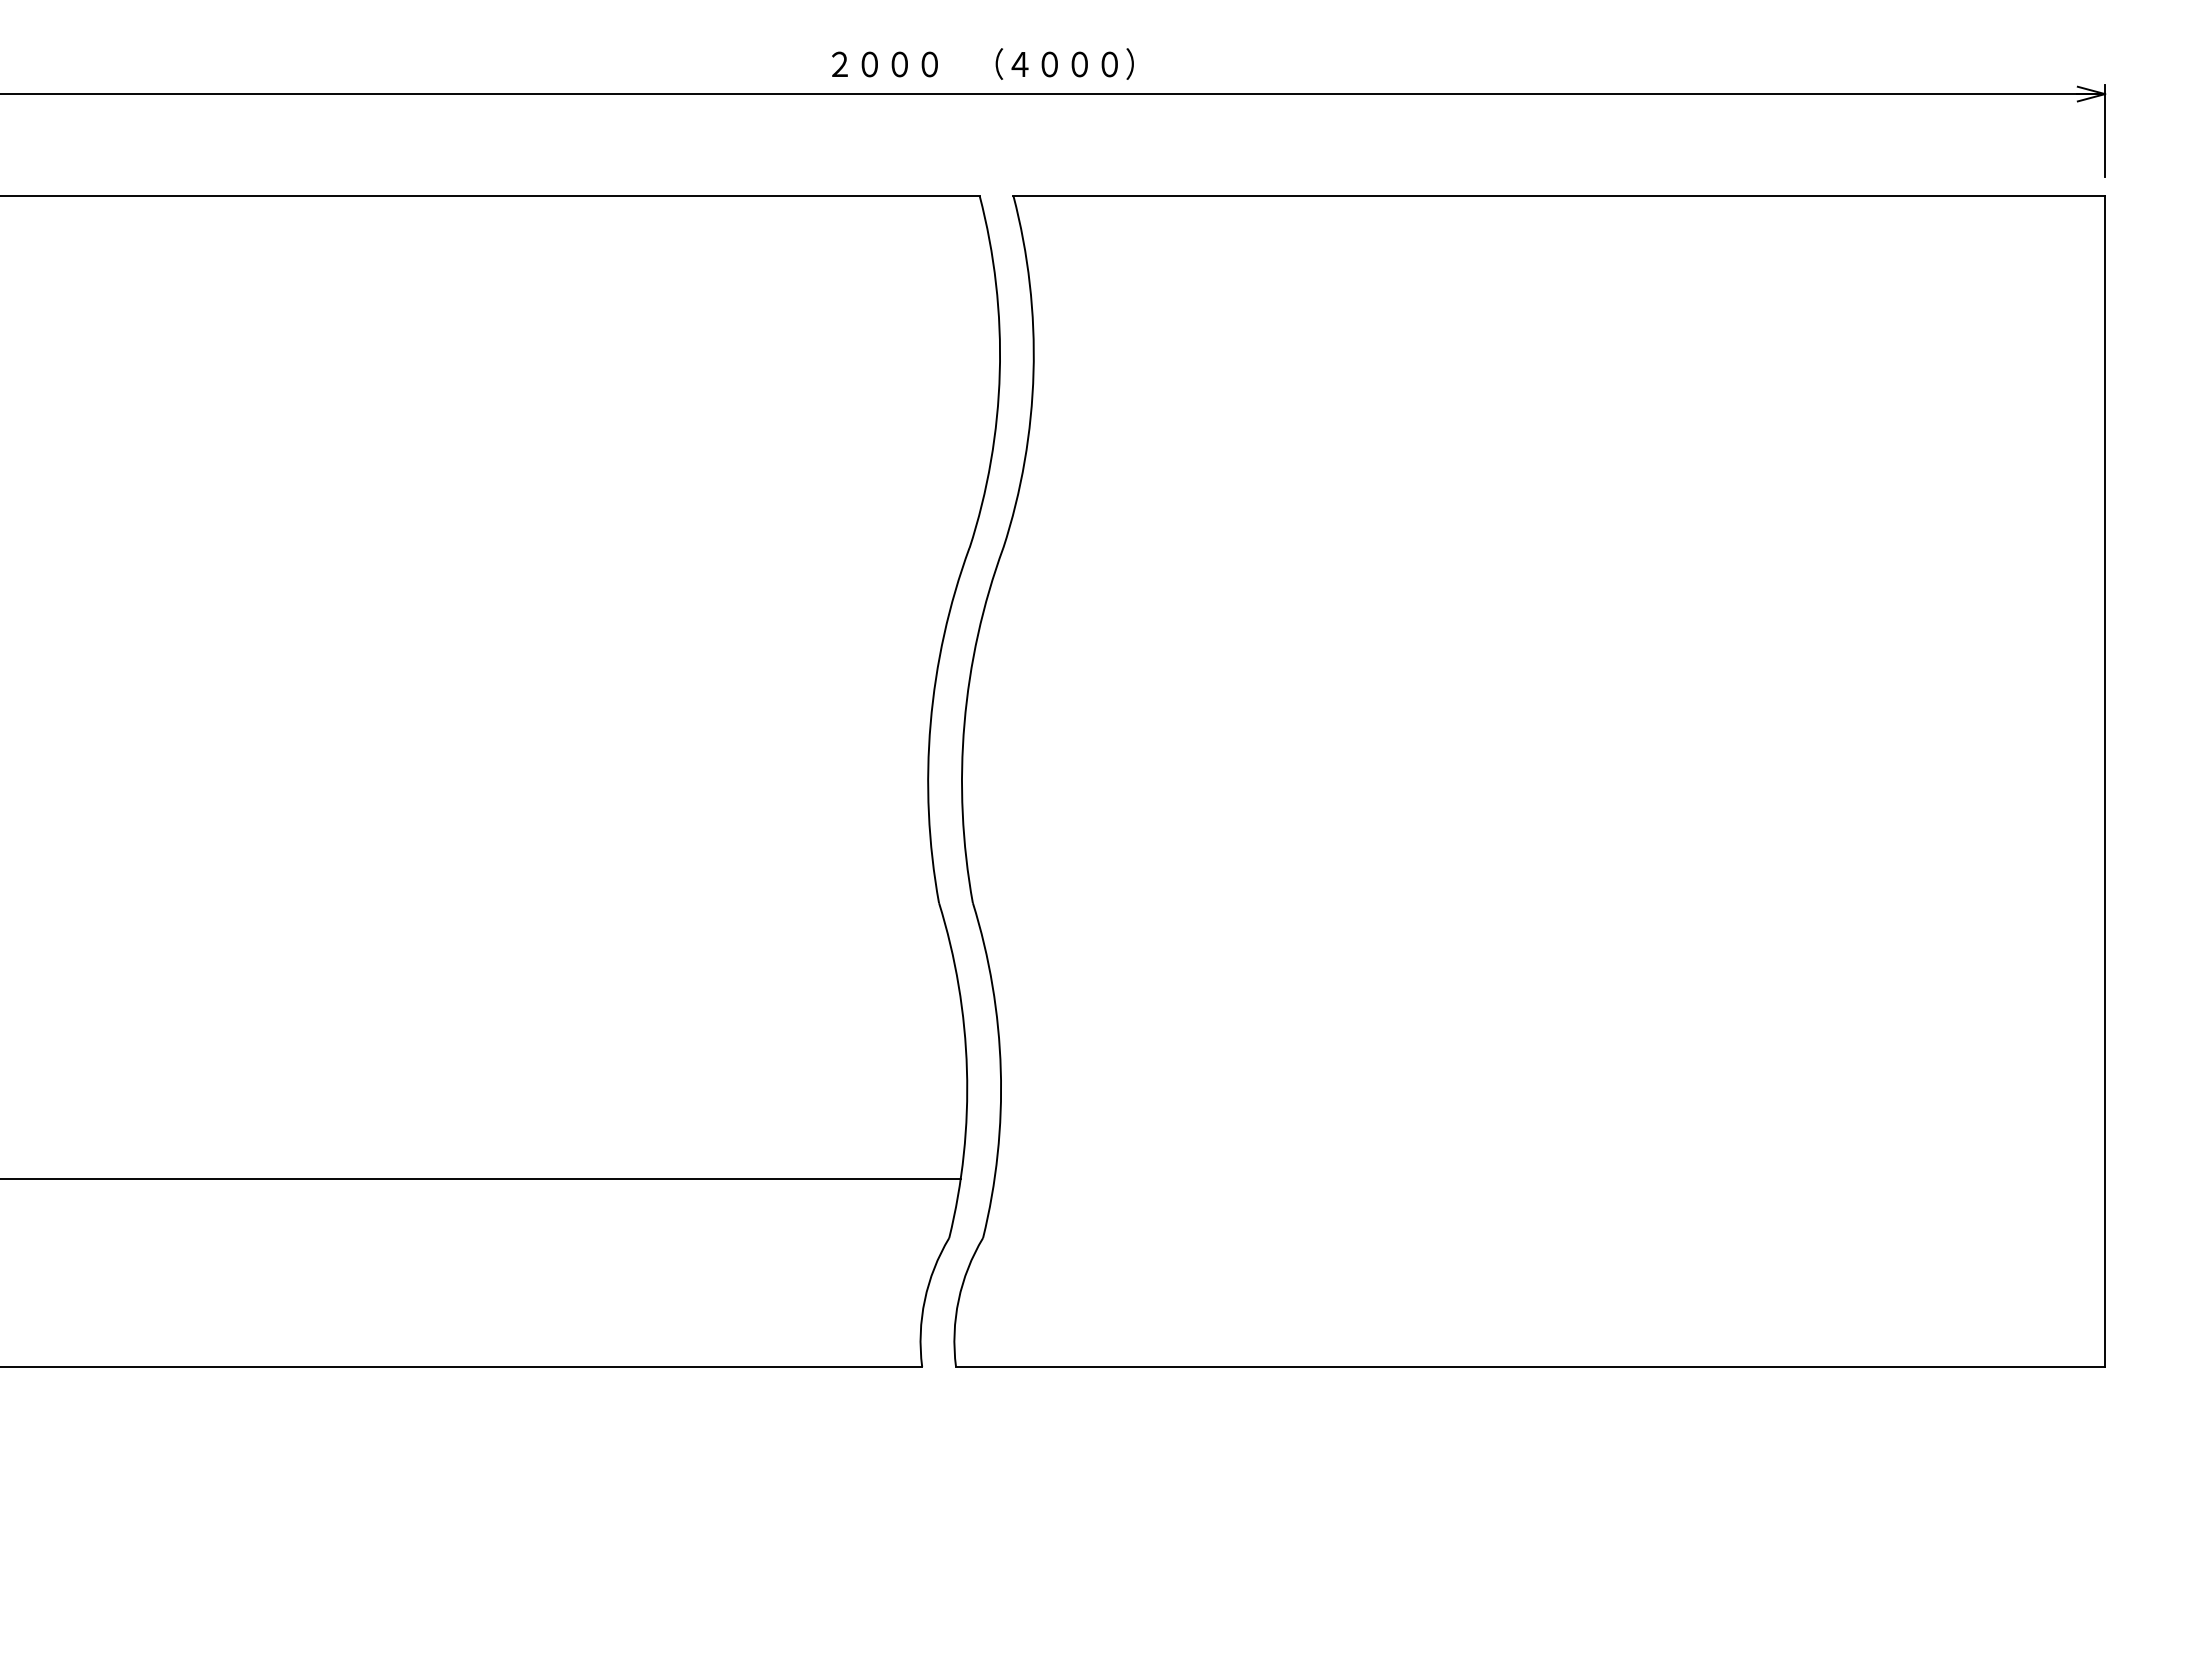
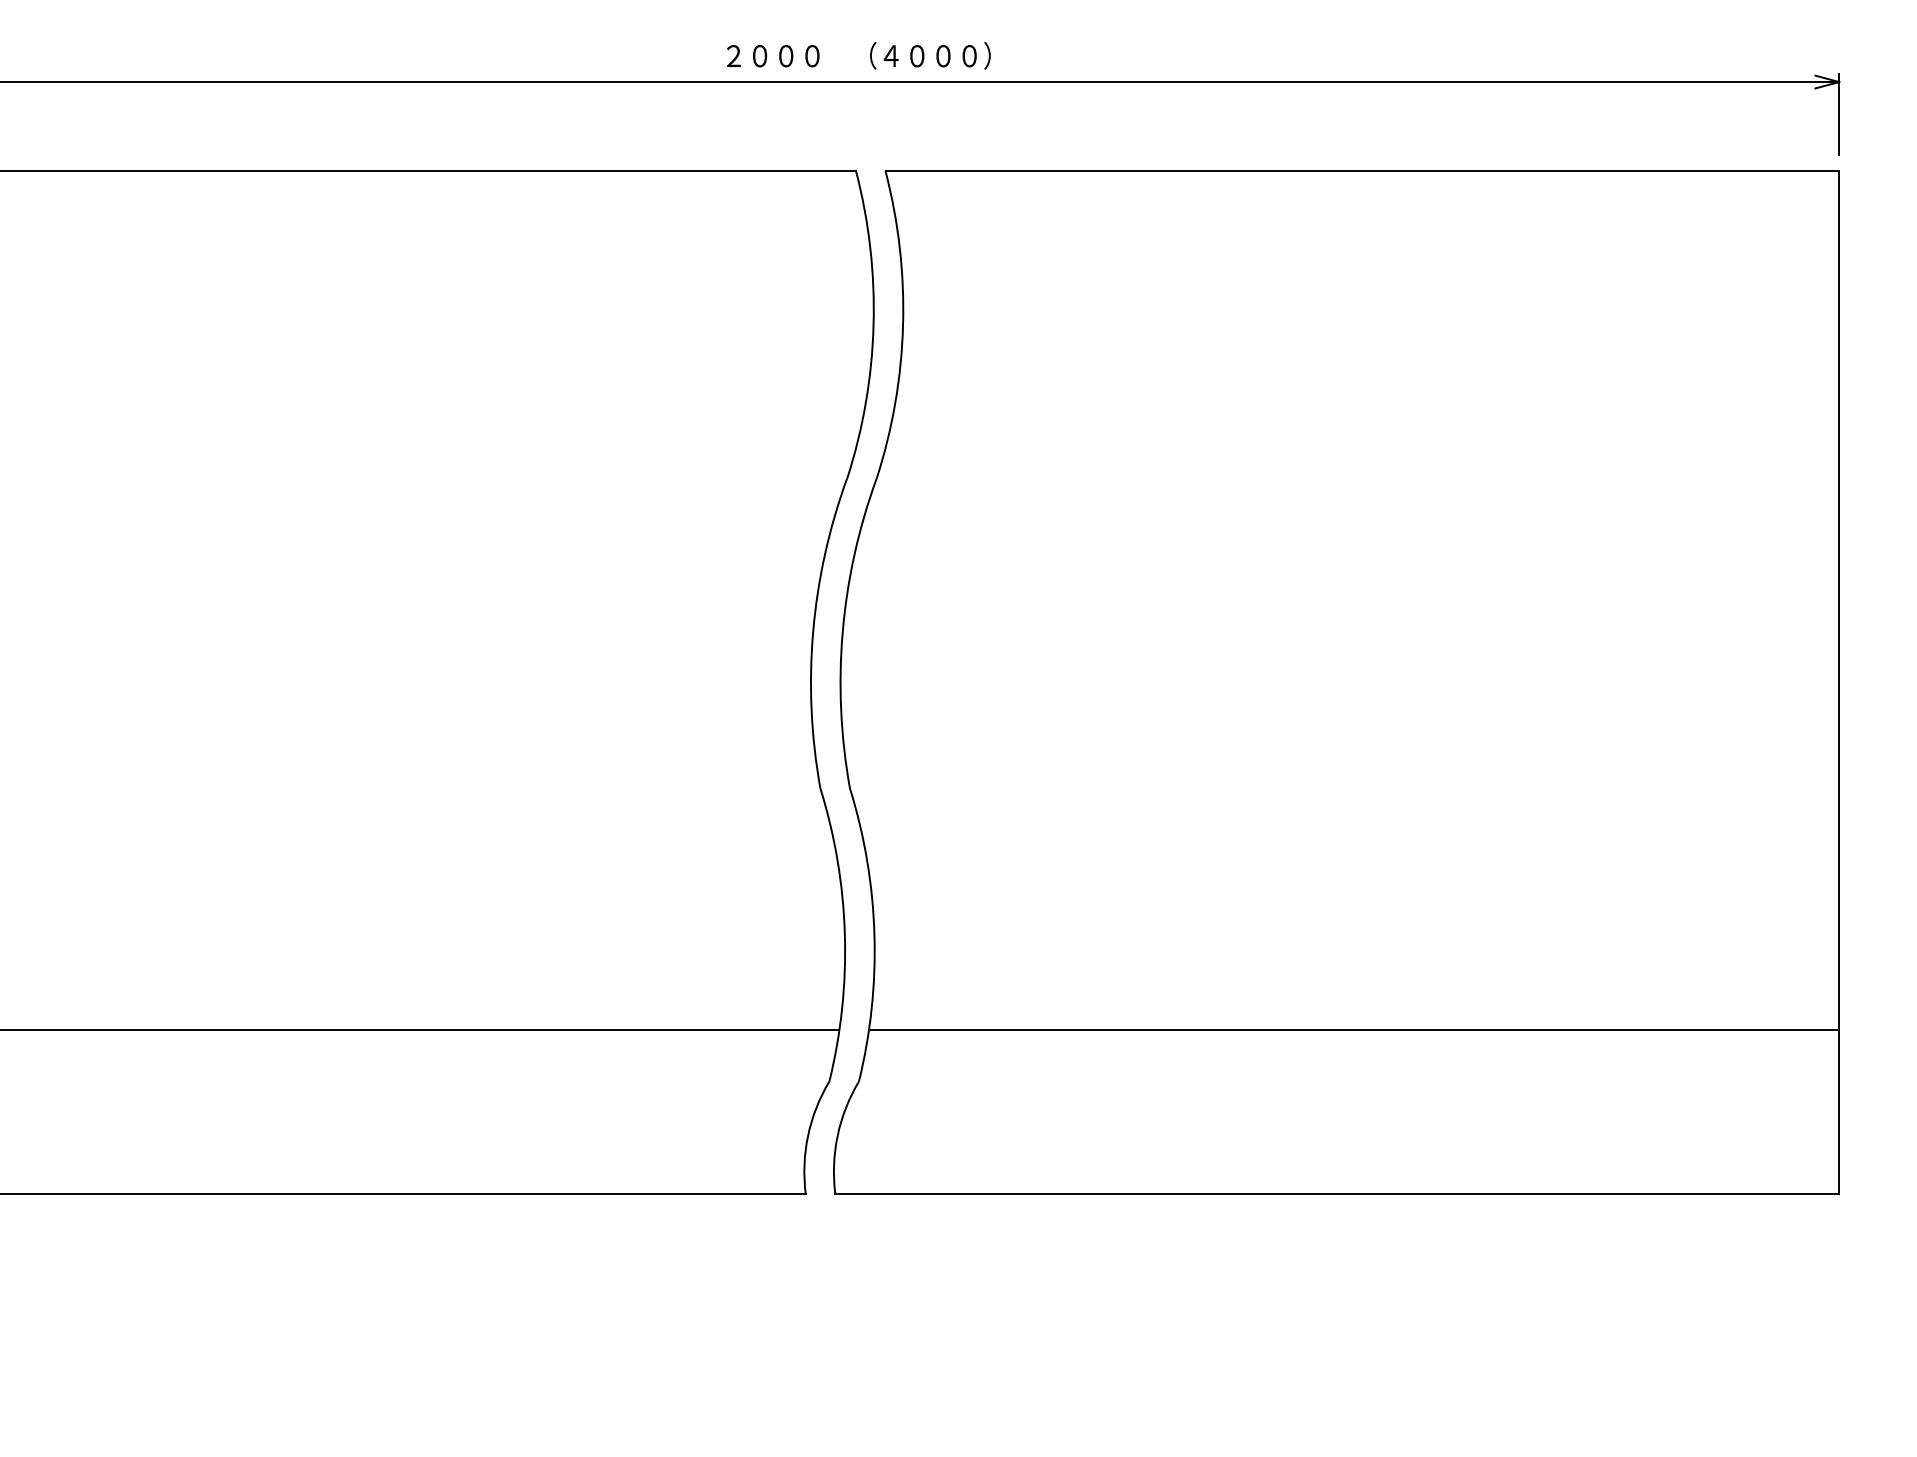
line: (1549, 1179) -> (1353, 1030), added

